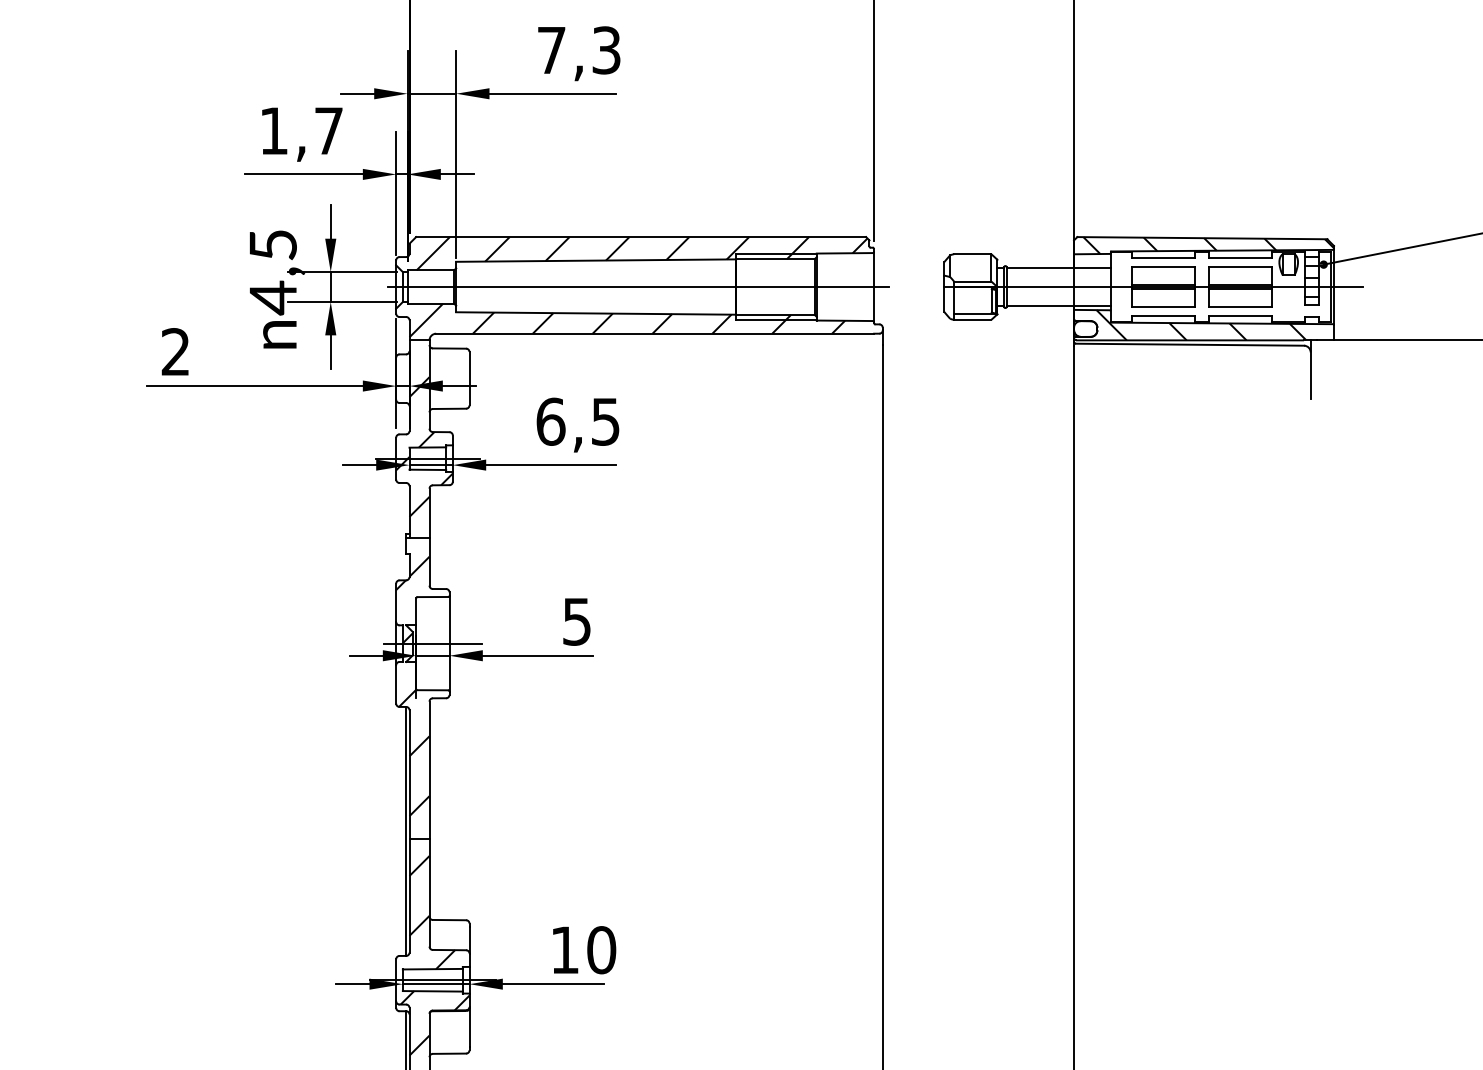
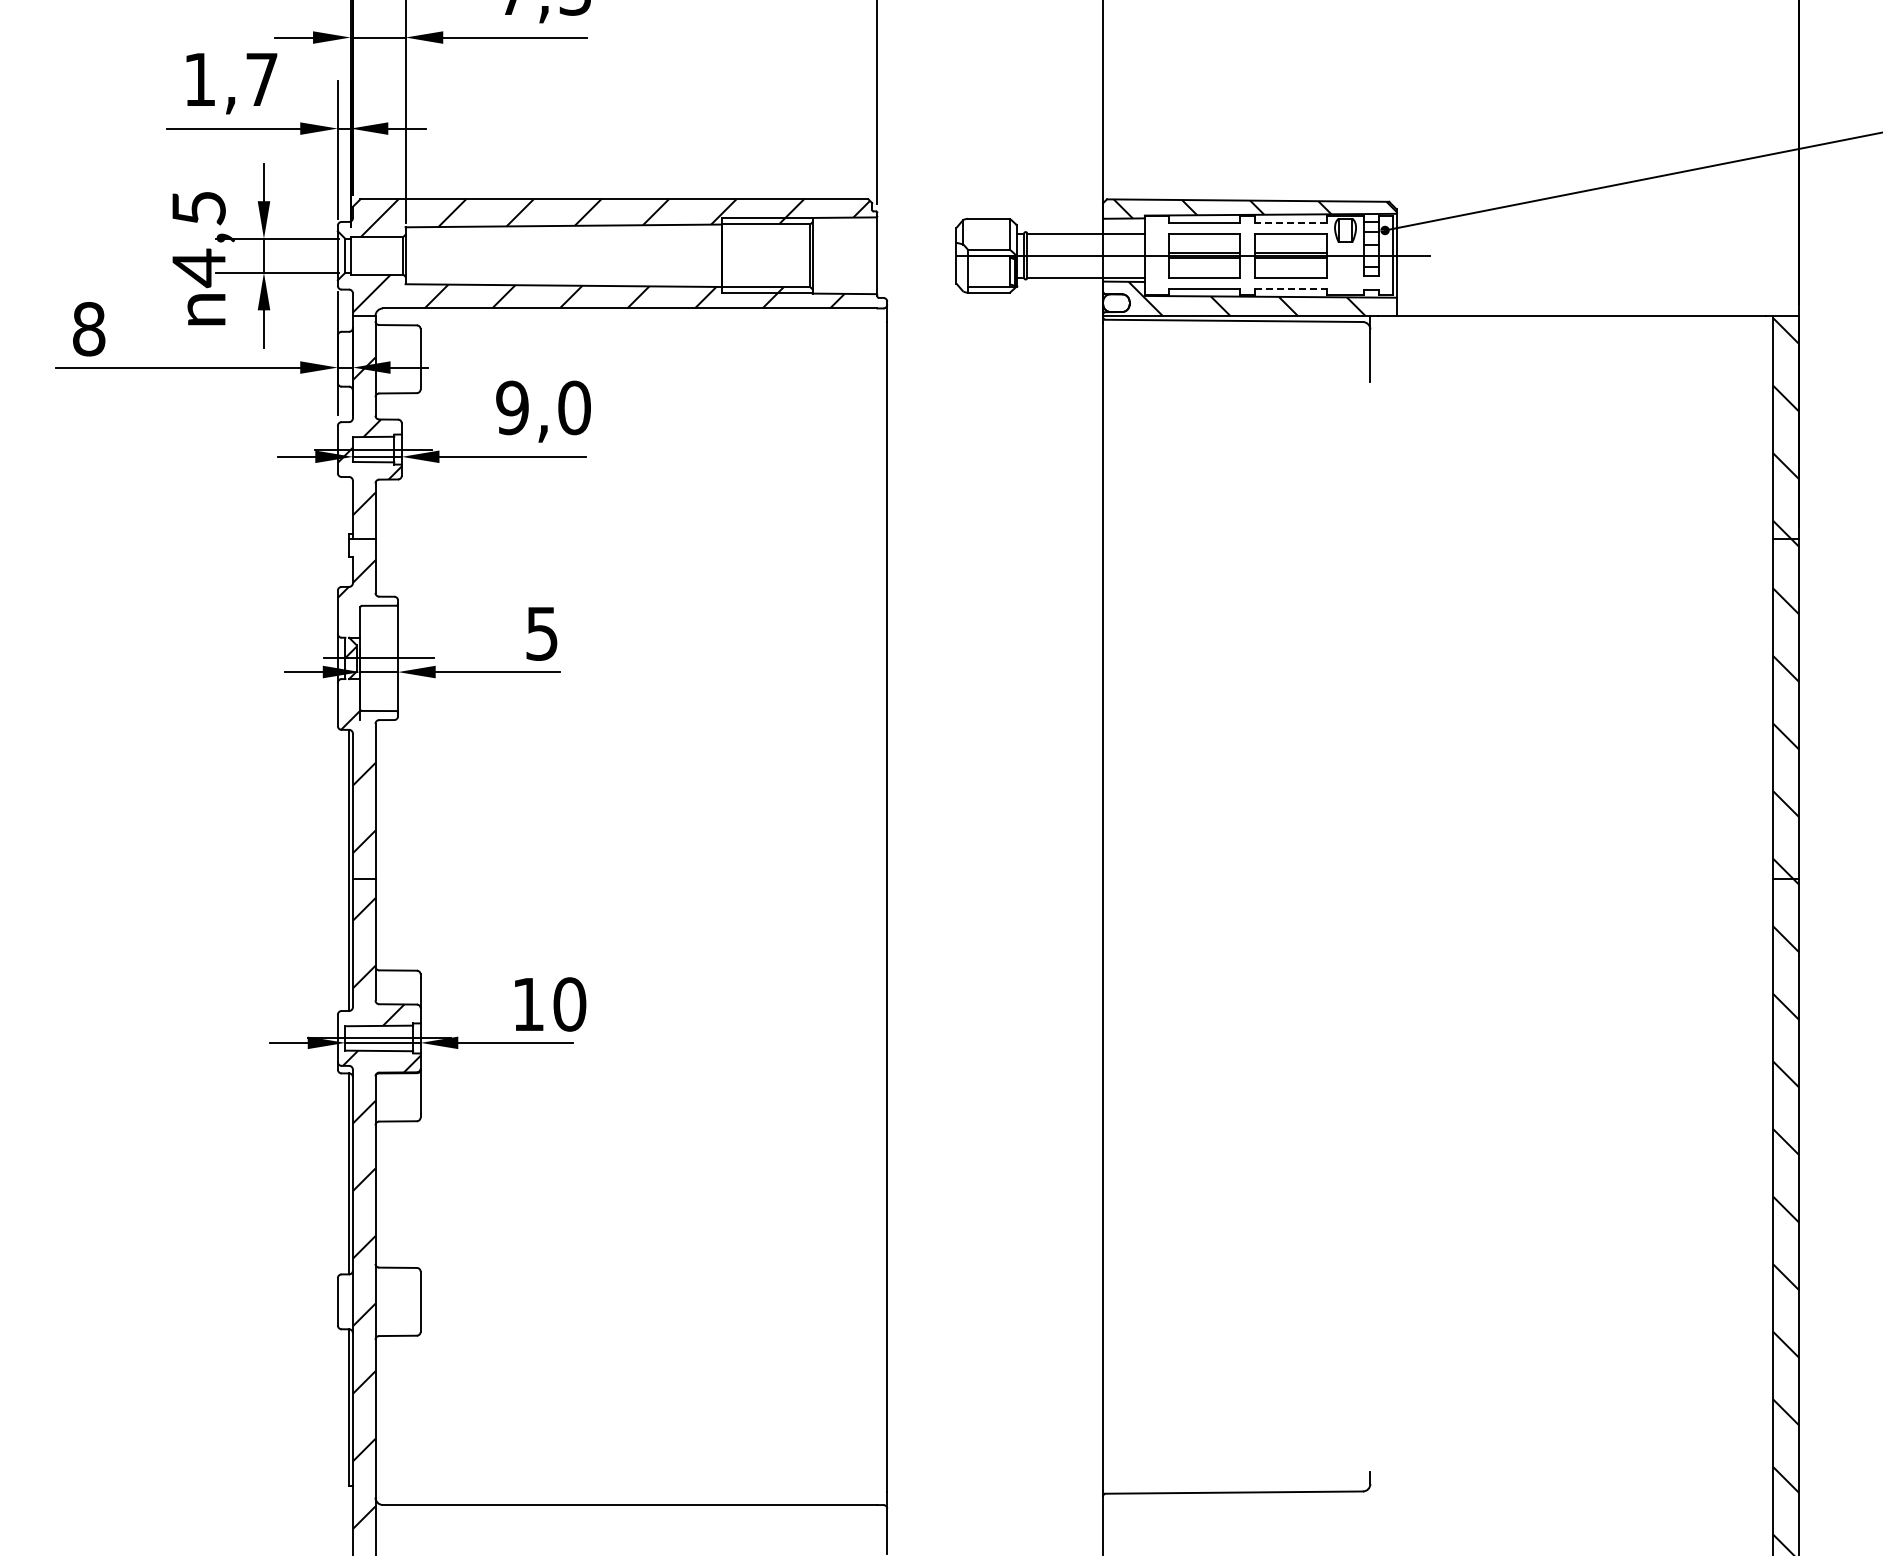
line: (1239, 258) -> (1290, 223), solid -> dashed
line: (638, 286) -> (611, 255), removed
line: (1239, 316) -> (1290, 288), solid -> dashed
text: (176, 352) -> (89, 329), 2 -> 8
text: (578, 421) -> (543, 407), 6,5 -> 9,0

